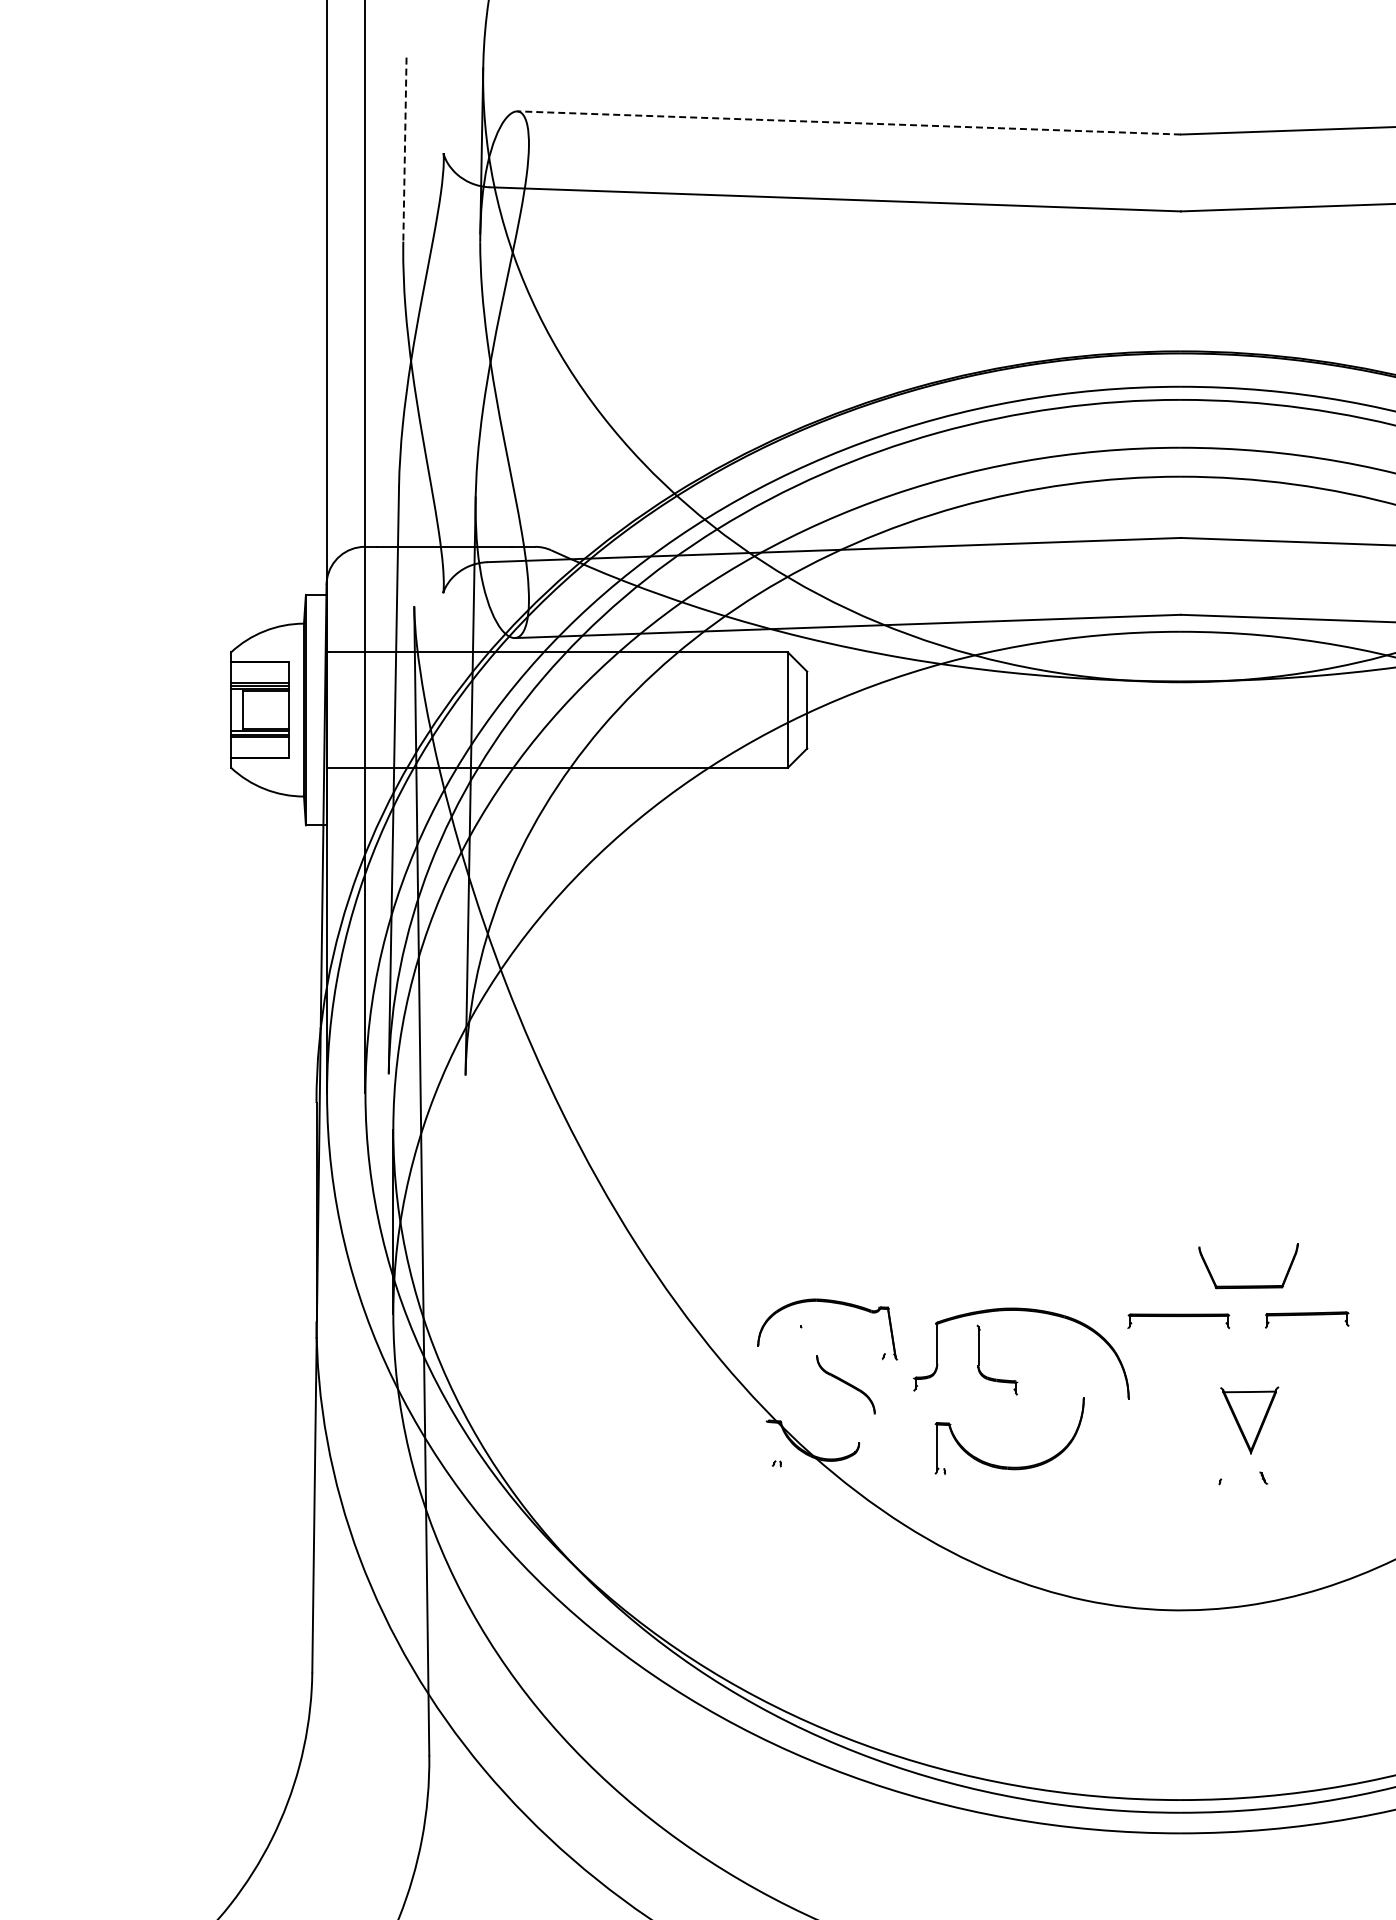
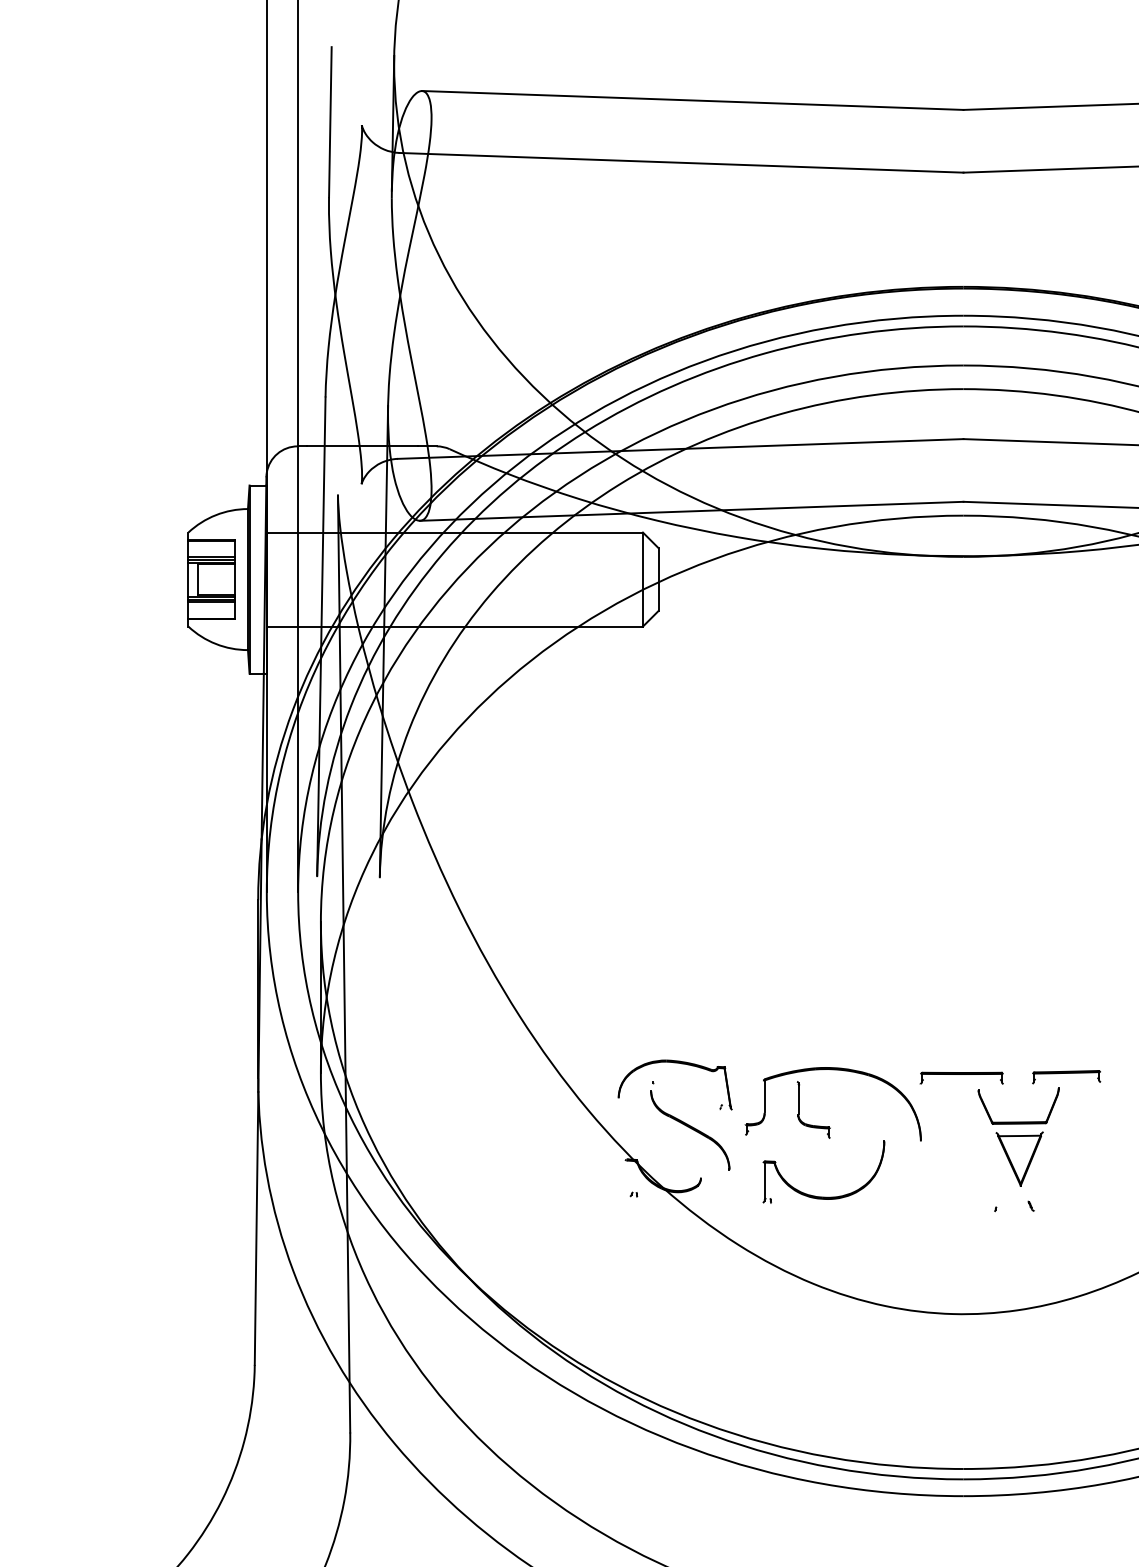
line: (848, 122) -> (692, 100), dashed -> solid
line: (404, 150) -> (330, 122), dashed -> solid
part: (1248, 1285) -> (1018, 1121), moved
part: (845, 1385) -> (689, 1130), size x1.67

